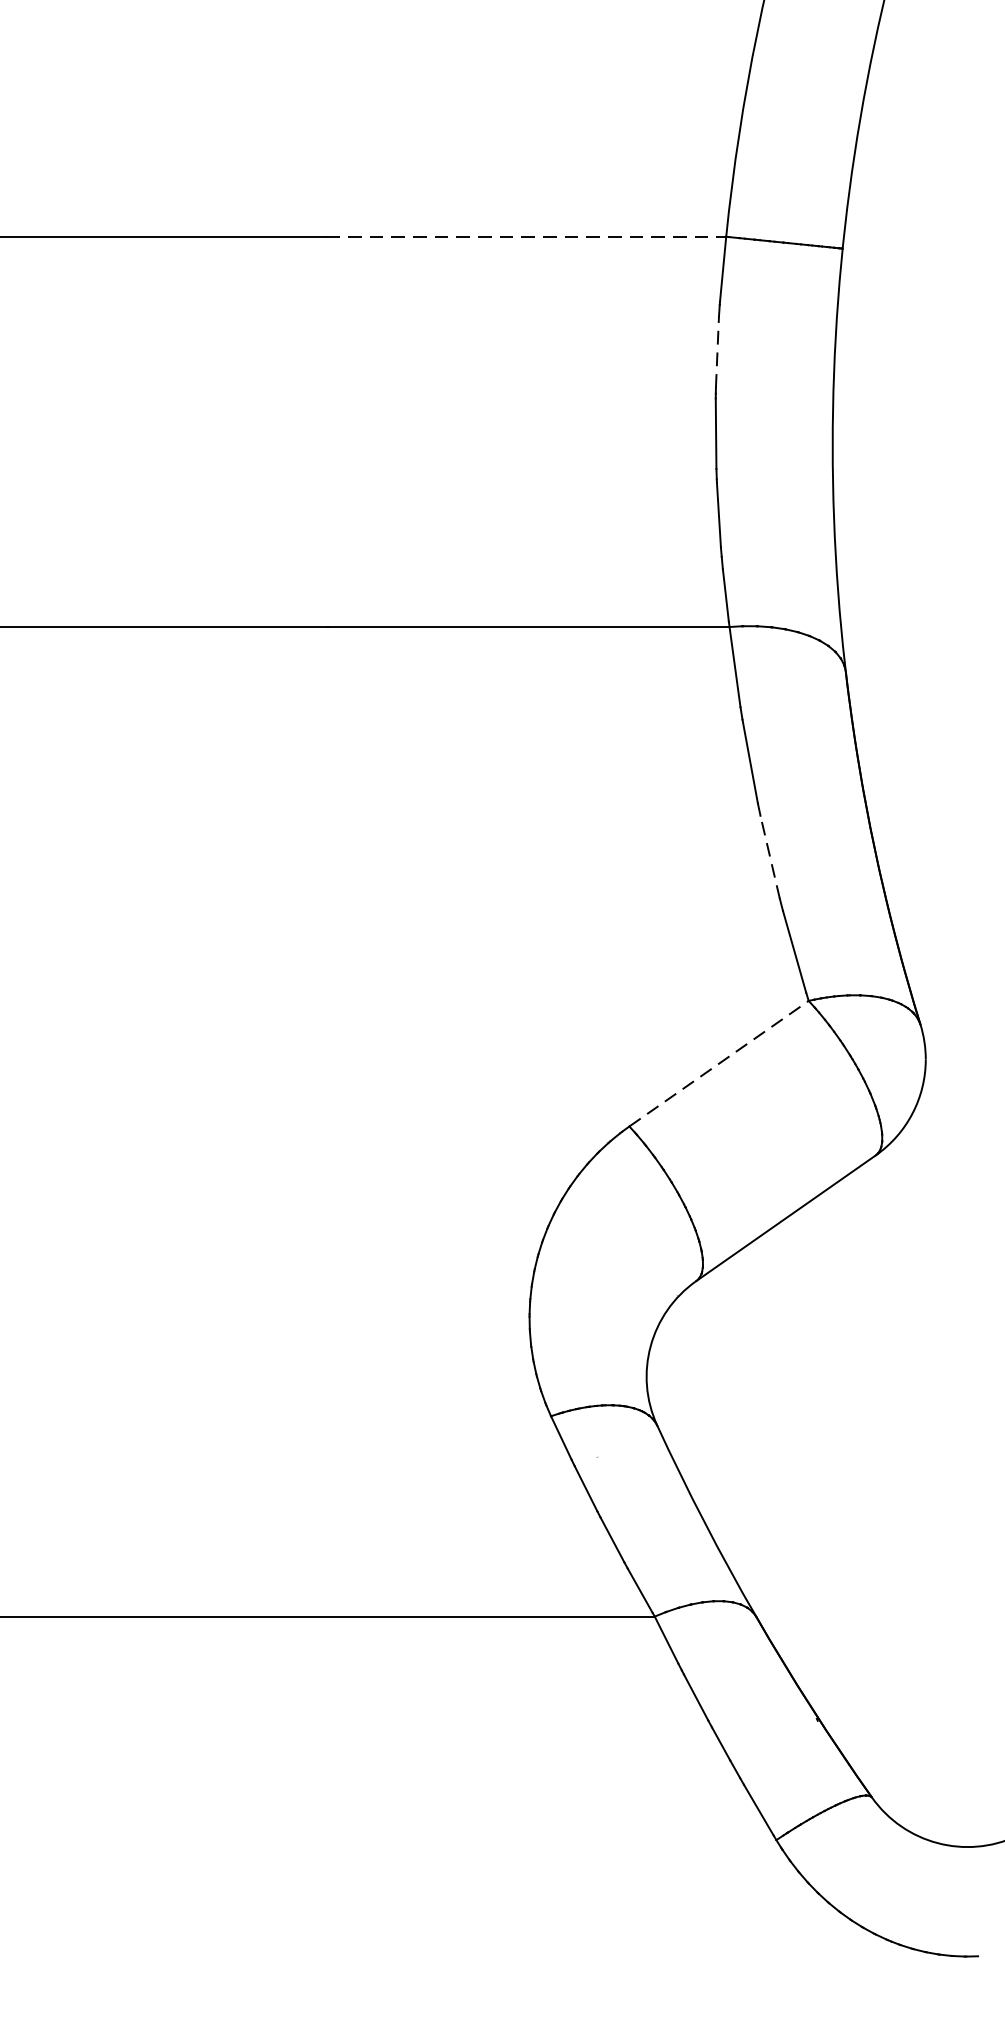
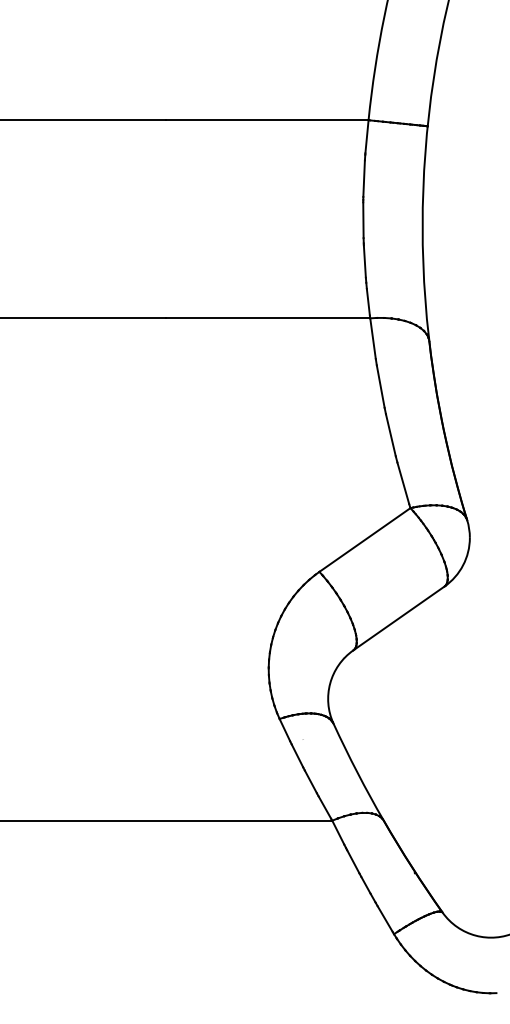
line: (527, 237) -> (267, 120), dashed -> solid
line: (718, 351) -> (364, 178), dashed -> solid
line: (769, 857) -> (390, 435), dashed -> solid
line: (718, 1064) -> (364, 540), dashed -> solid

